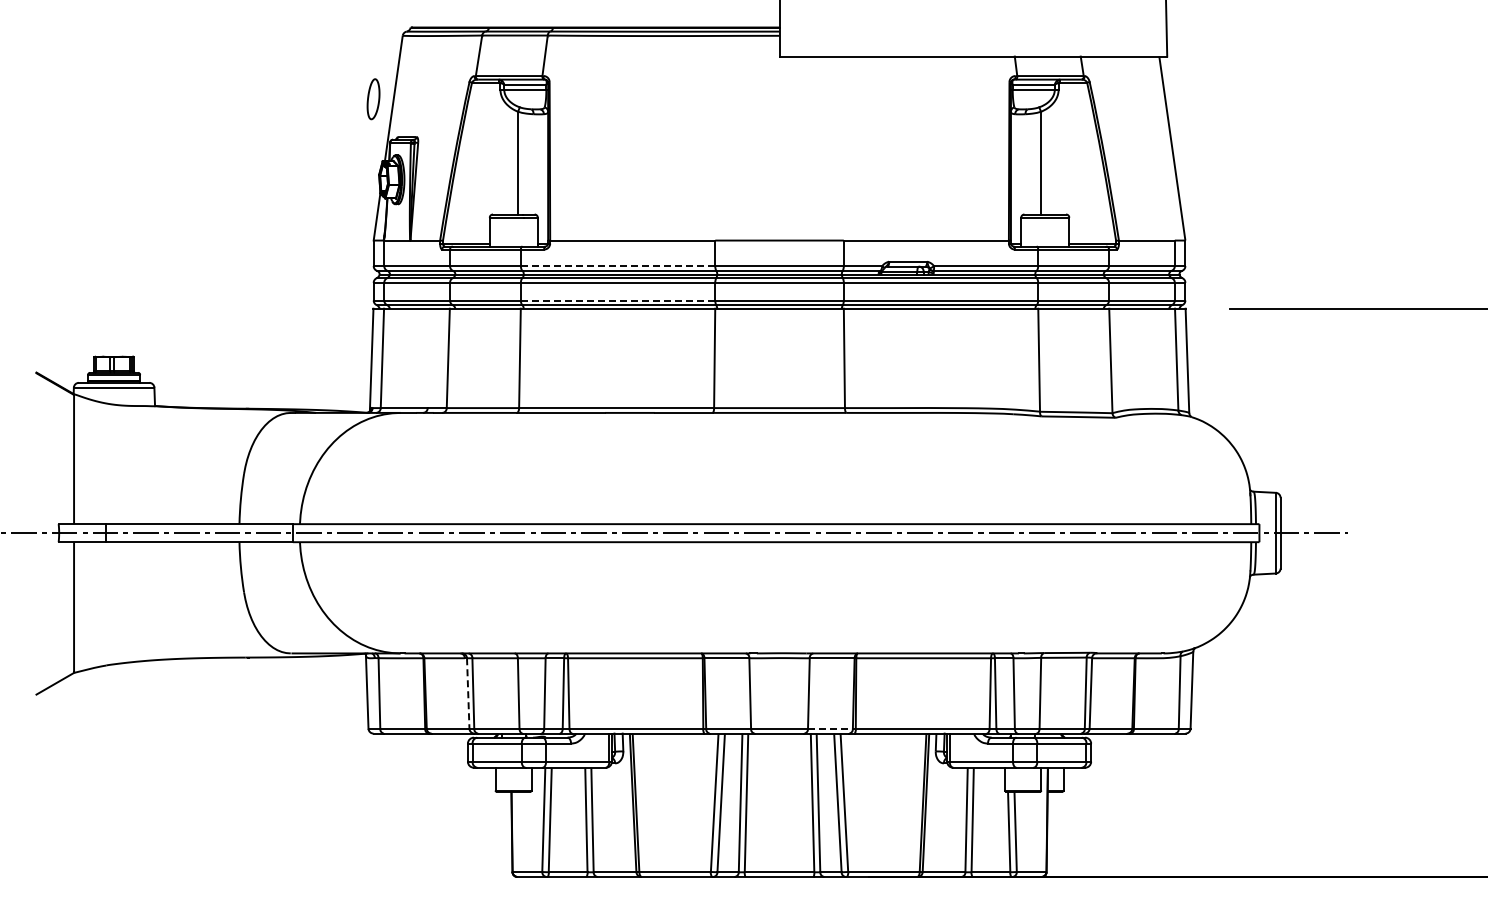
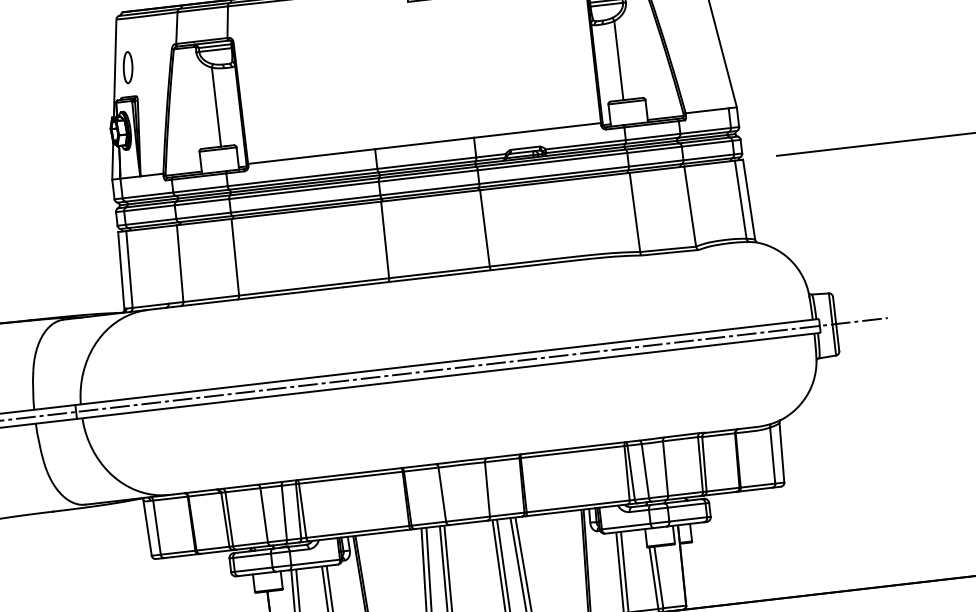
part: (373, 99) -> (128, 67), moved
line: (618, 266) -> (302, 177), dashed -> solid
line: (618, 300) -> (305, 203), dashed -> solid
line: (468, 694) -> (225, 520), dashed -> solid
line: (830, 728) -> (507, 514), dashed -> solid

